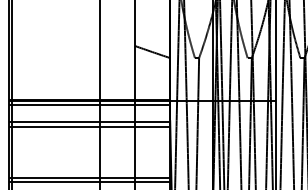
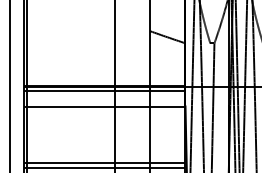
line: (89, 127) -> (104, 112), removed

